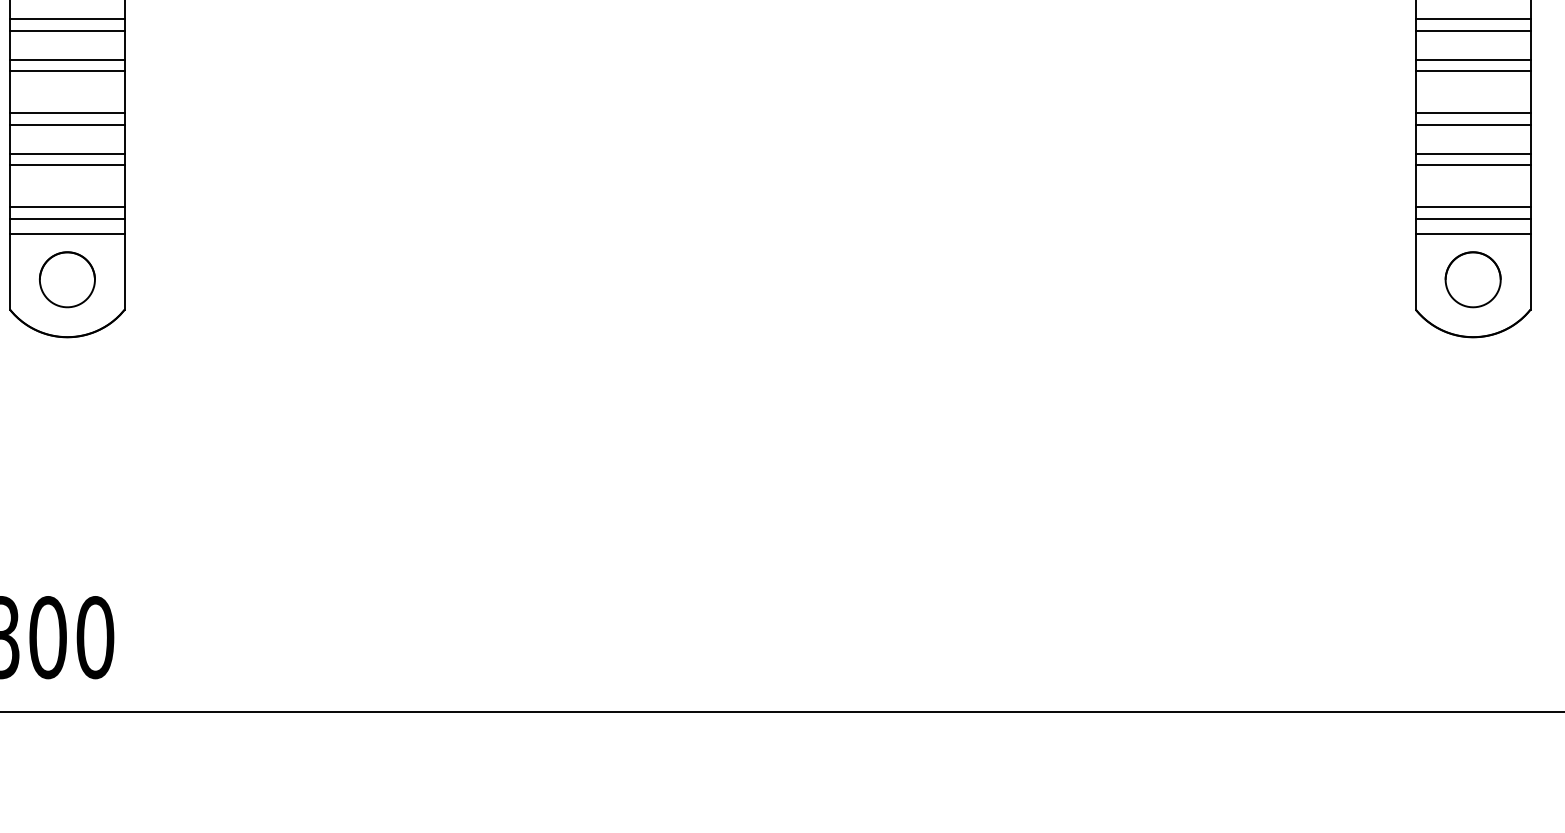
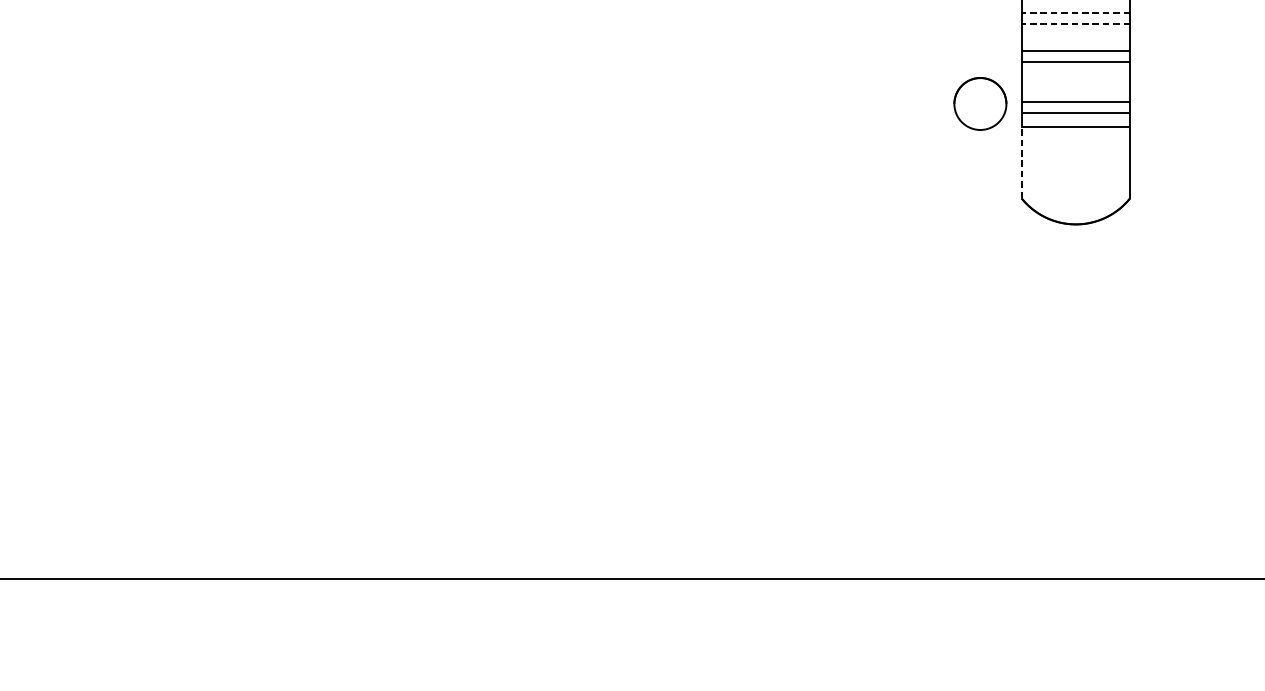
line: (1472, 113) -> (1075, 12), solid -> dashed
line: (1472, 124) -> (1075, 23), solid -> dashed
line: (1415, 271) -> (1021, 162), solid -> dashed
part: (1472, 279) -> (979, 103), moved

